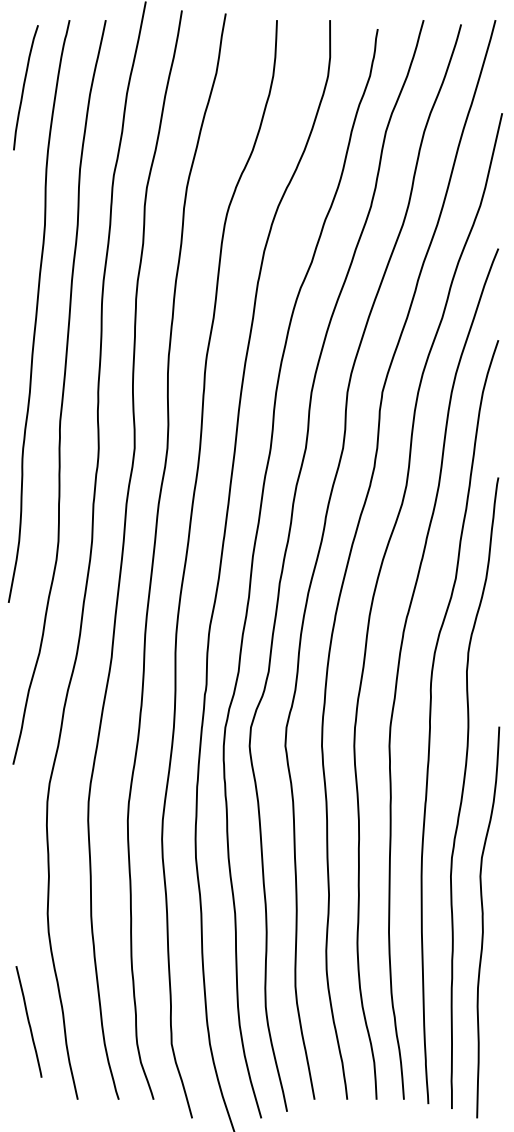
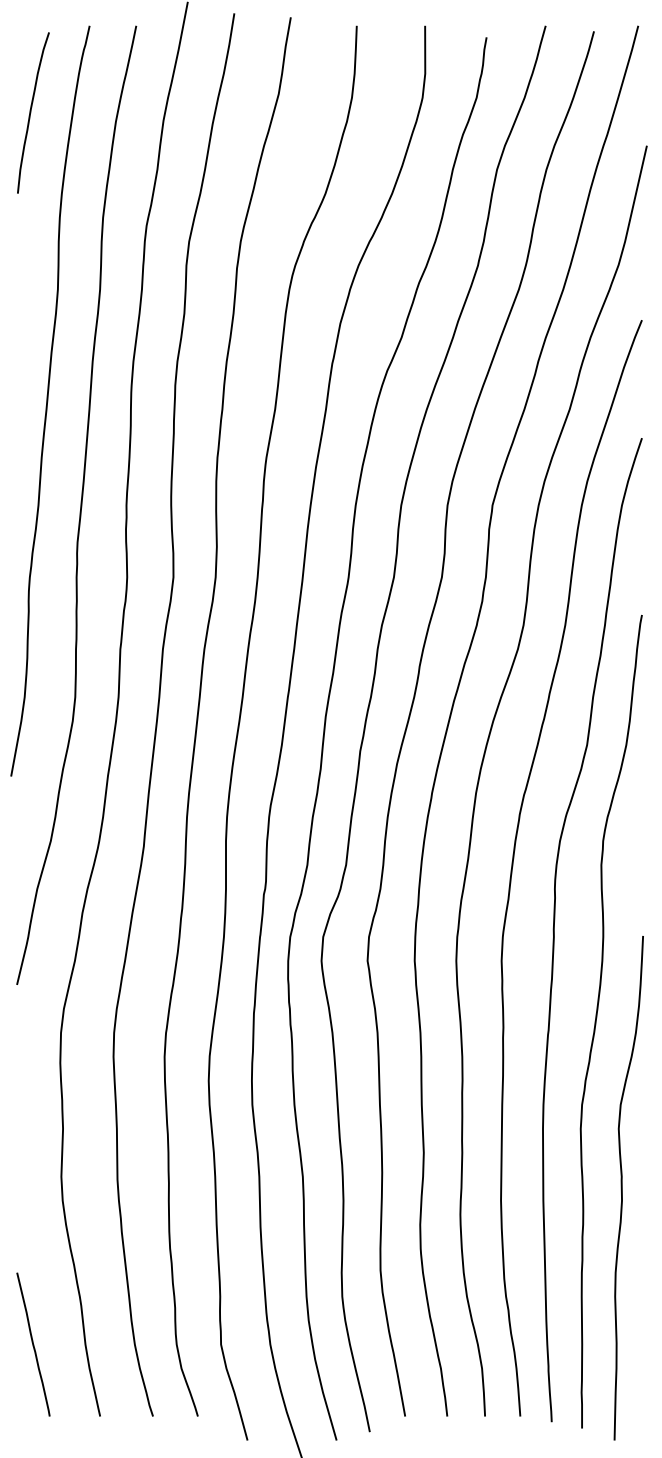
line: (28, 1021) -> (32, 1344), moved

